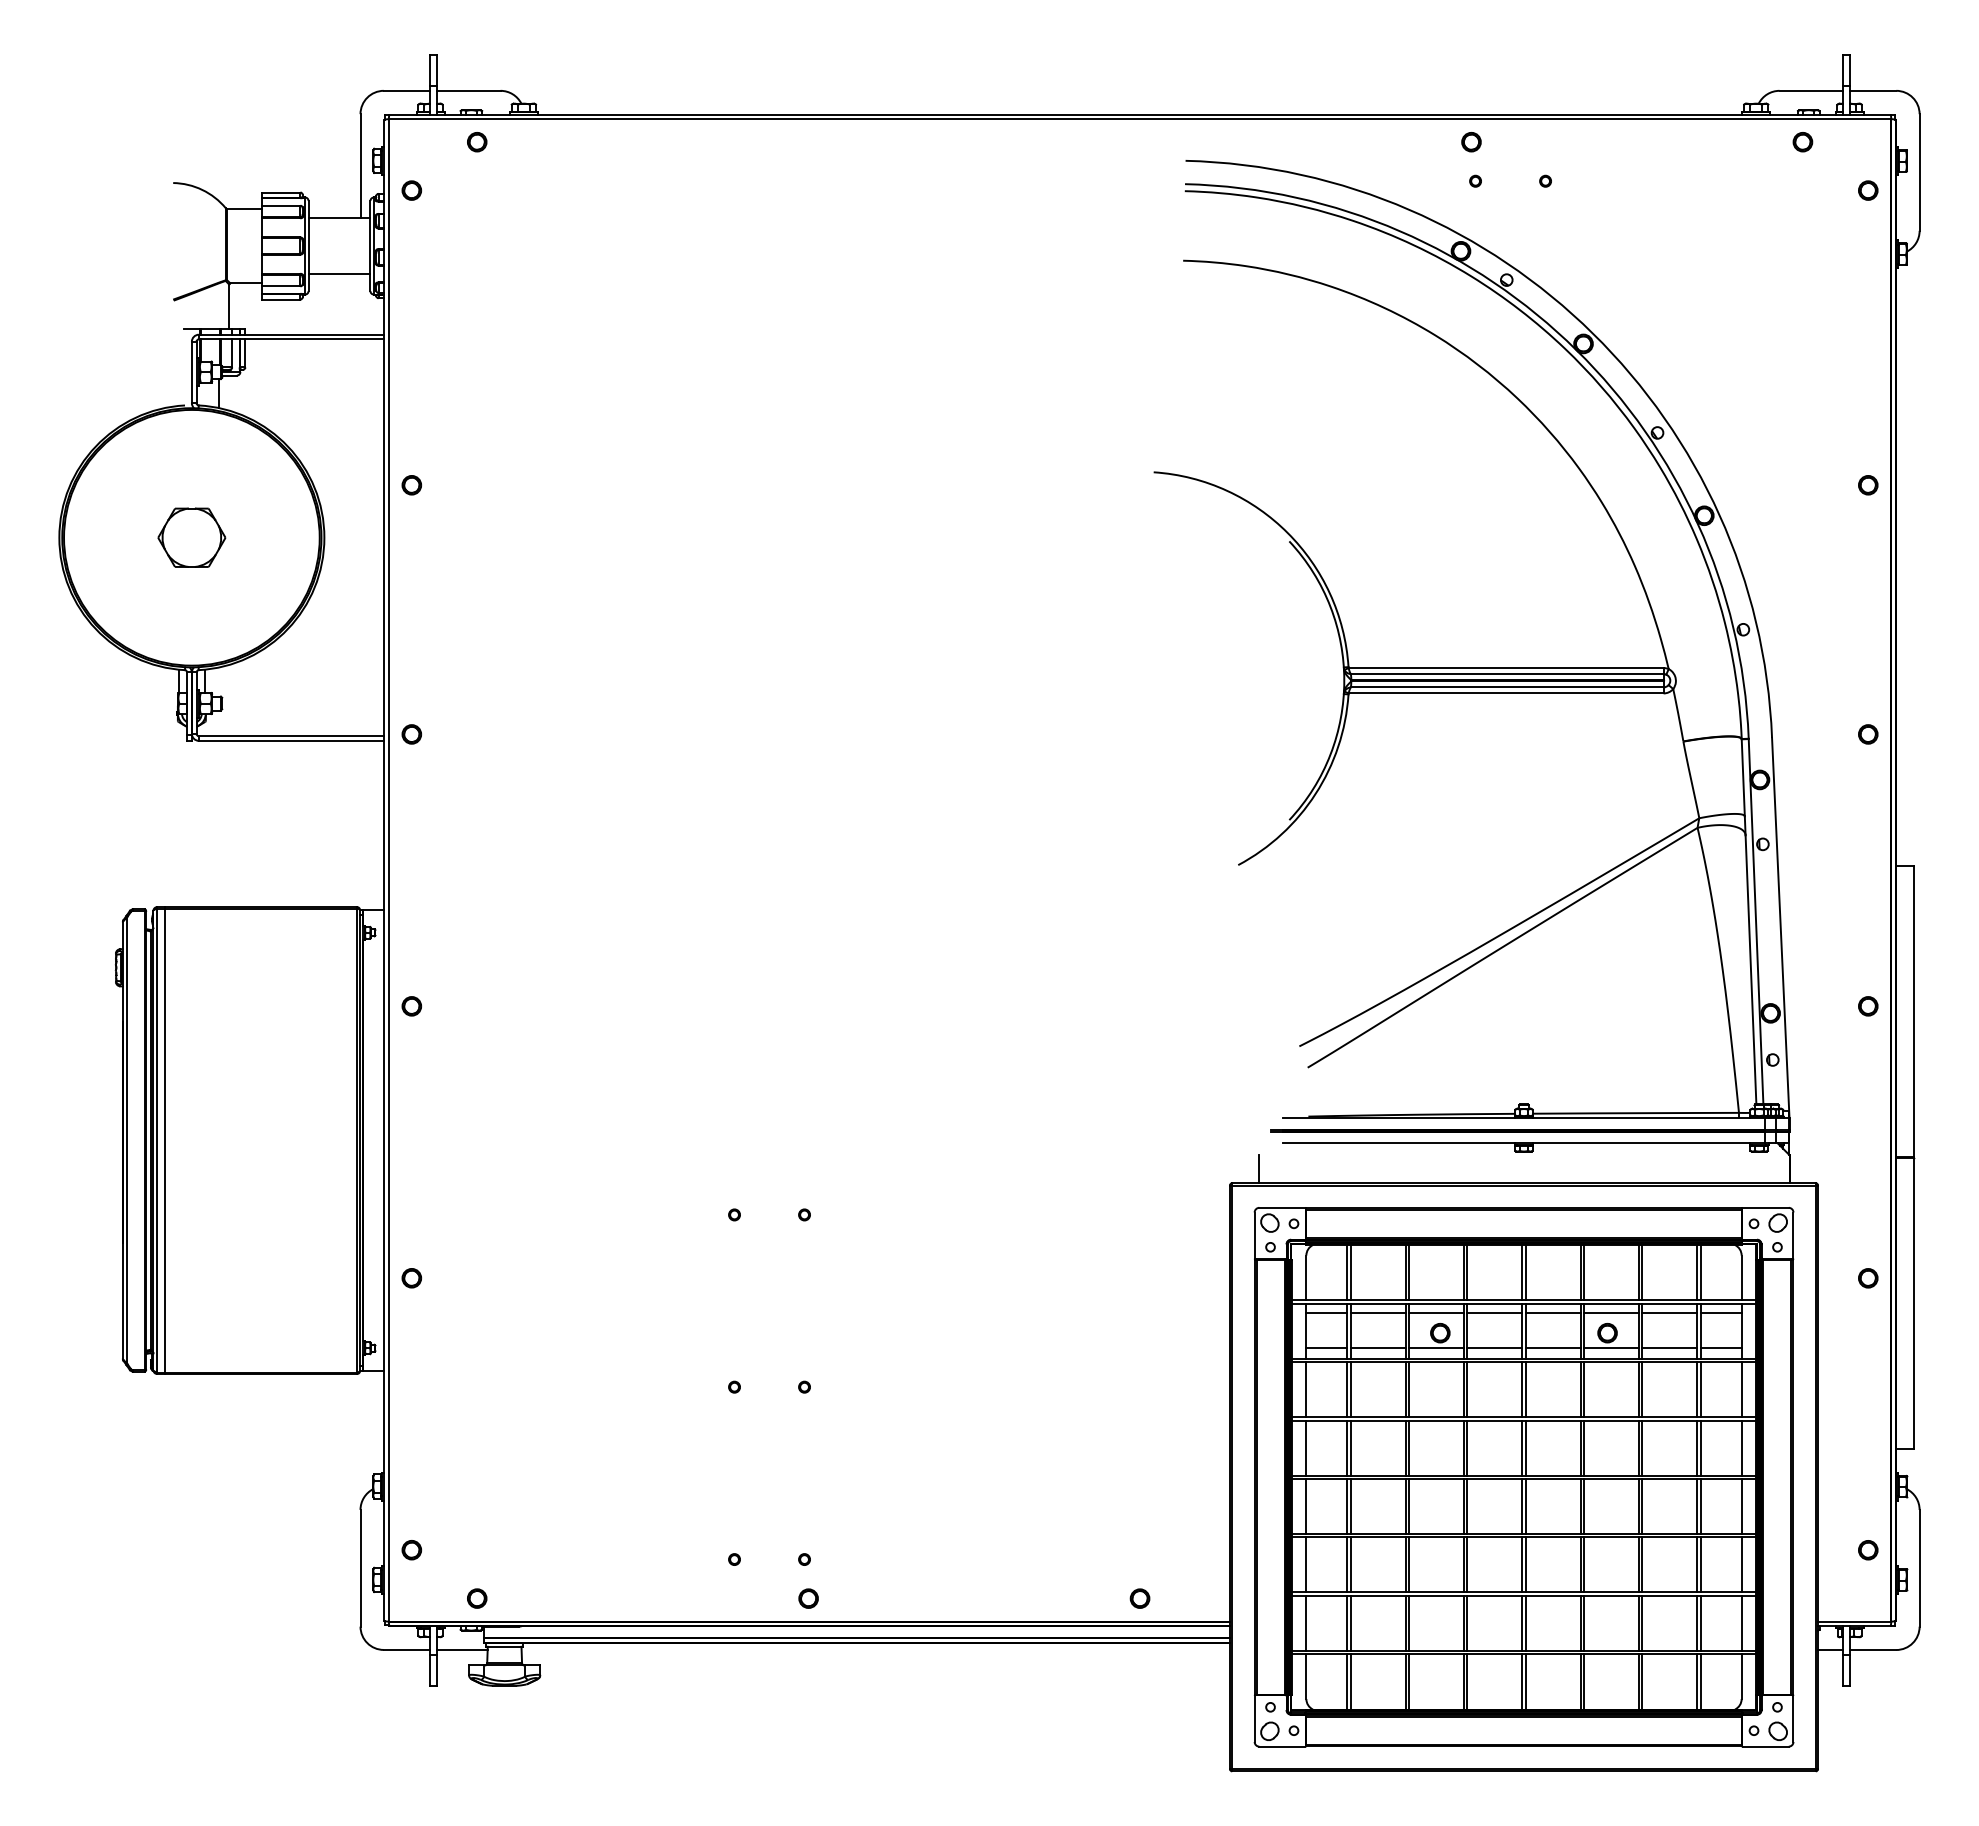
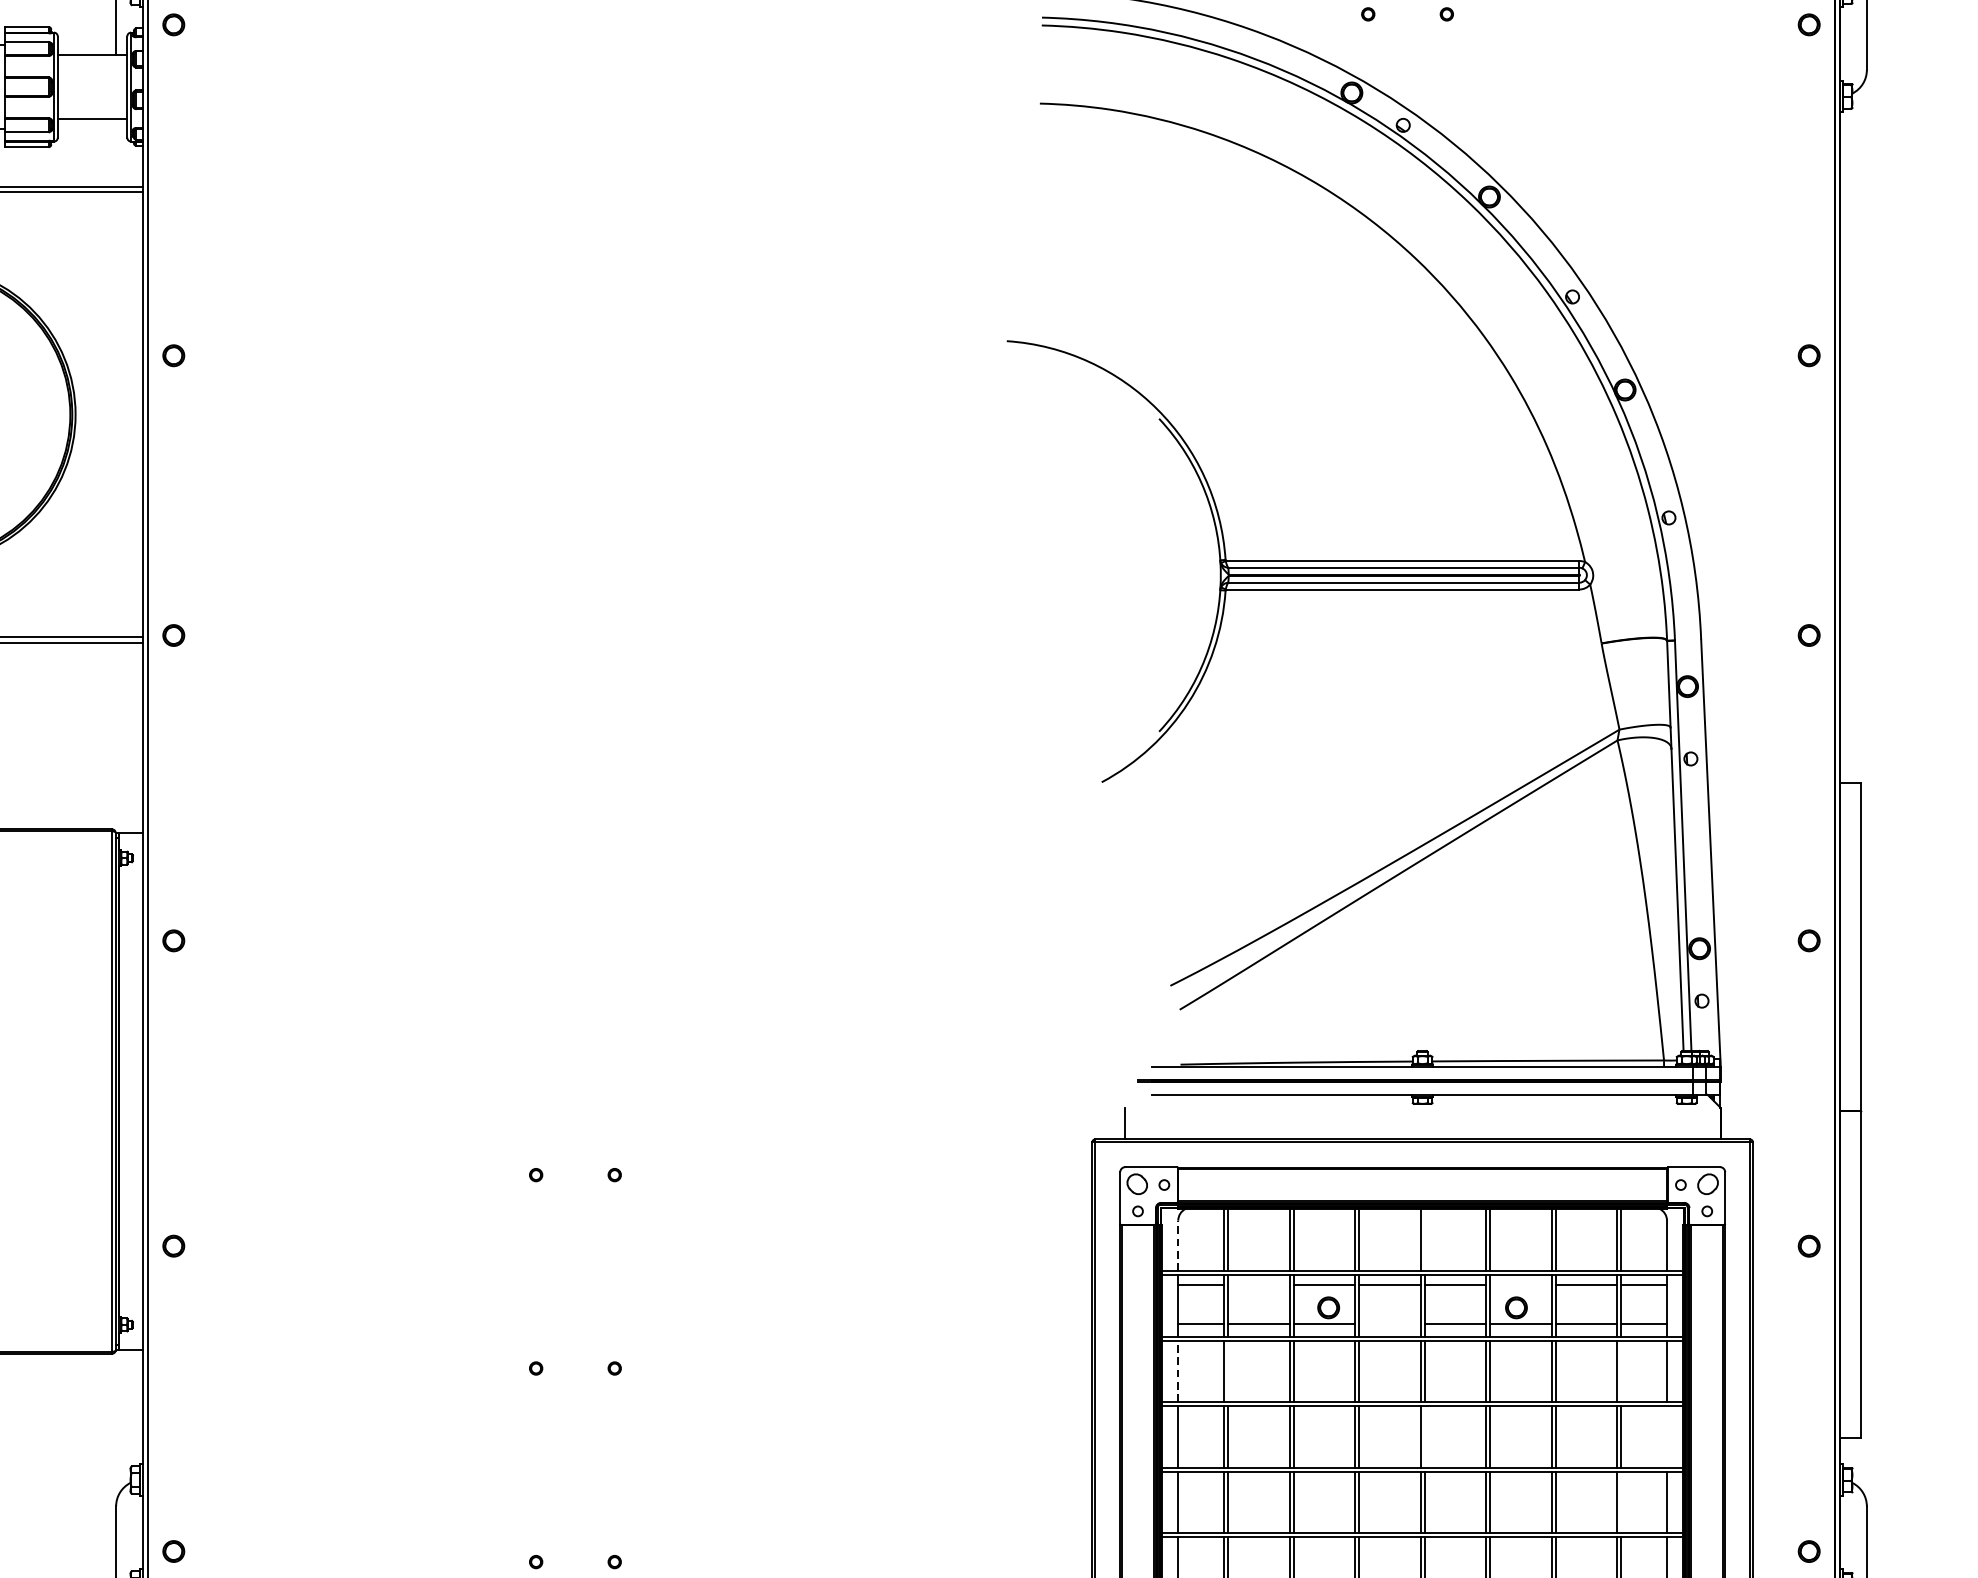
line: (1525, 1272) -> (1424, 1239), removed
line: (1306, 1277) -> (1178, 1245), solid -> dashed
line: (1377, 1312) -> (1258, 1284), removed
line: (1611, 1312) -> (1520, 1284), removed
line: (1494, 1347) -> (1389, 1323), removed
line: (1306, 1389) -> (1178, 1371), solid -> dashed
line: (1350, 1389) -> (1227, 1371), removed
line: (1700, 1389) -> (1620, 1371), removed
line: (1525, 1447) -> (1424, 1436), removed
line: (1741, 1447) -> (1666, 1436), removed
line: (1700, 1506) -> (1620, 1502), removed

